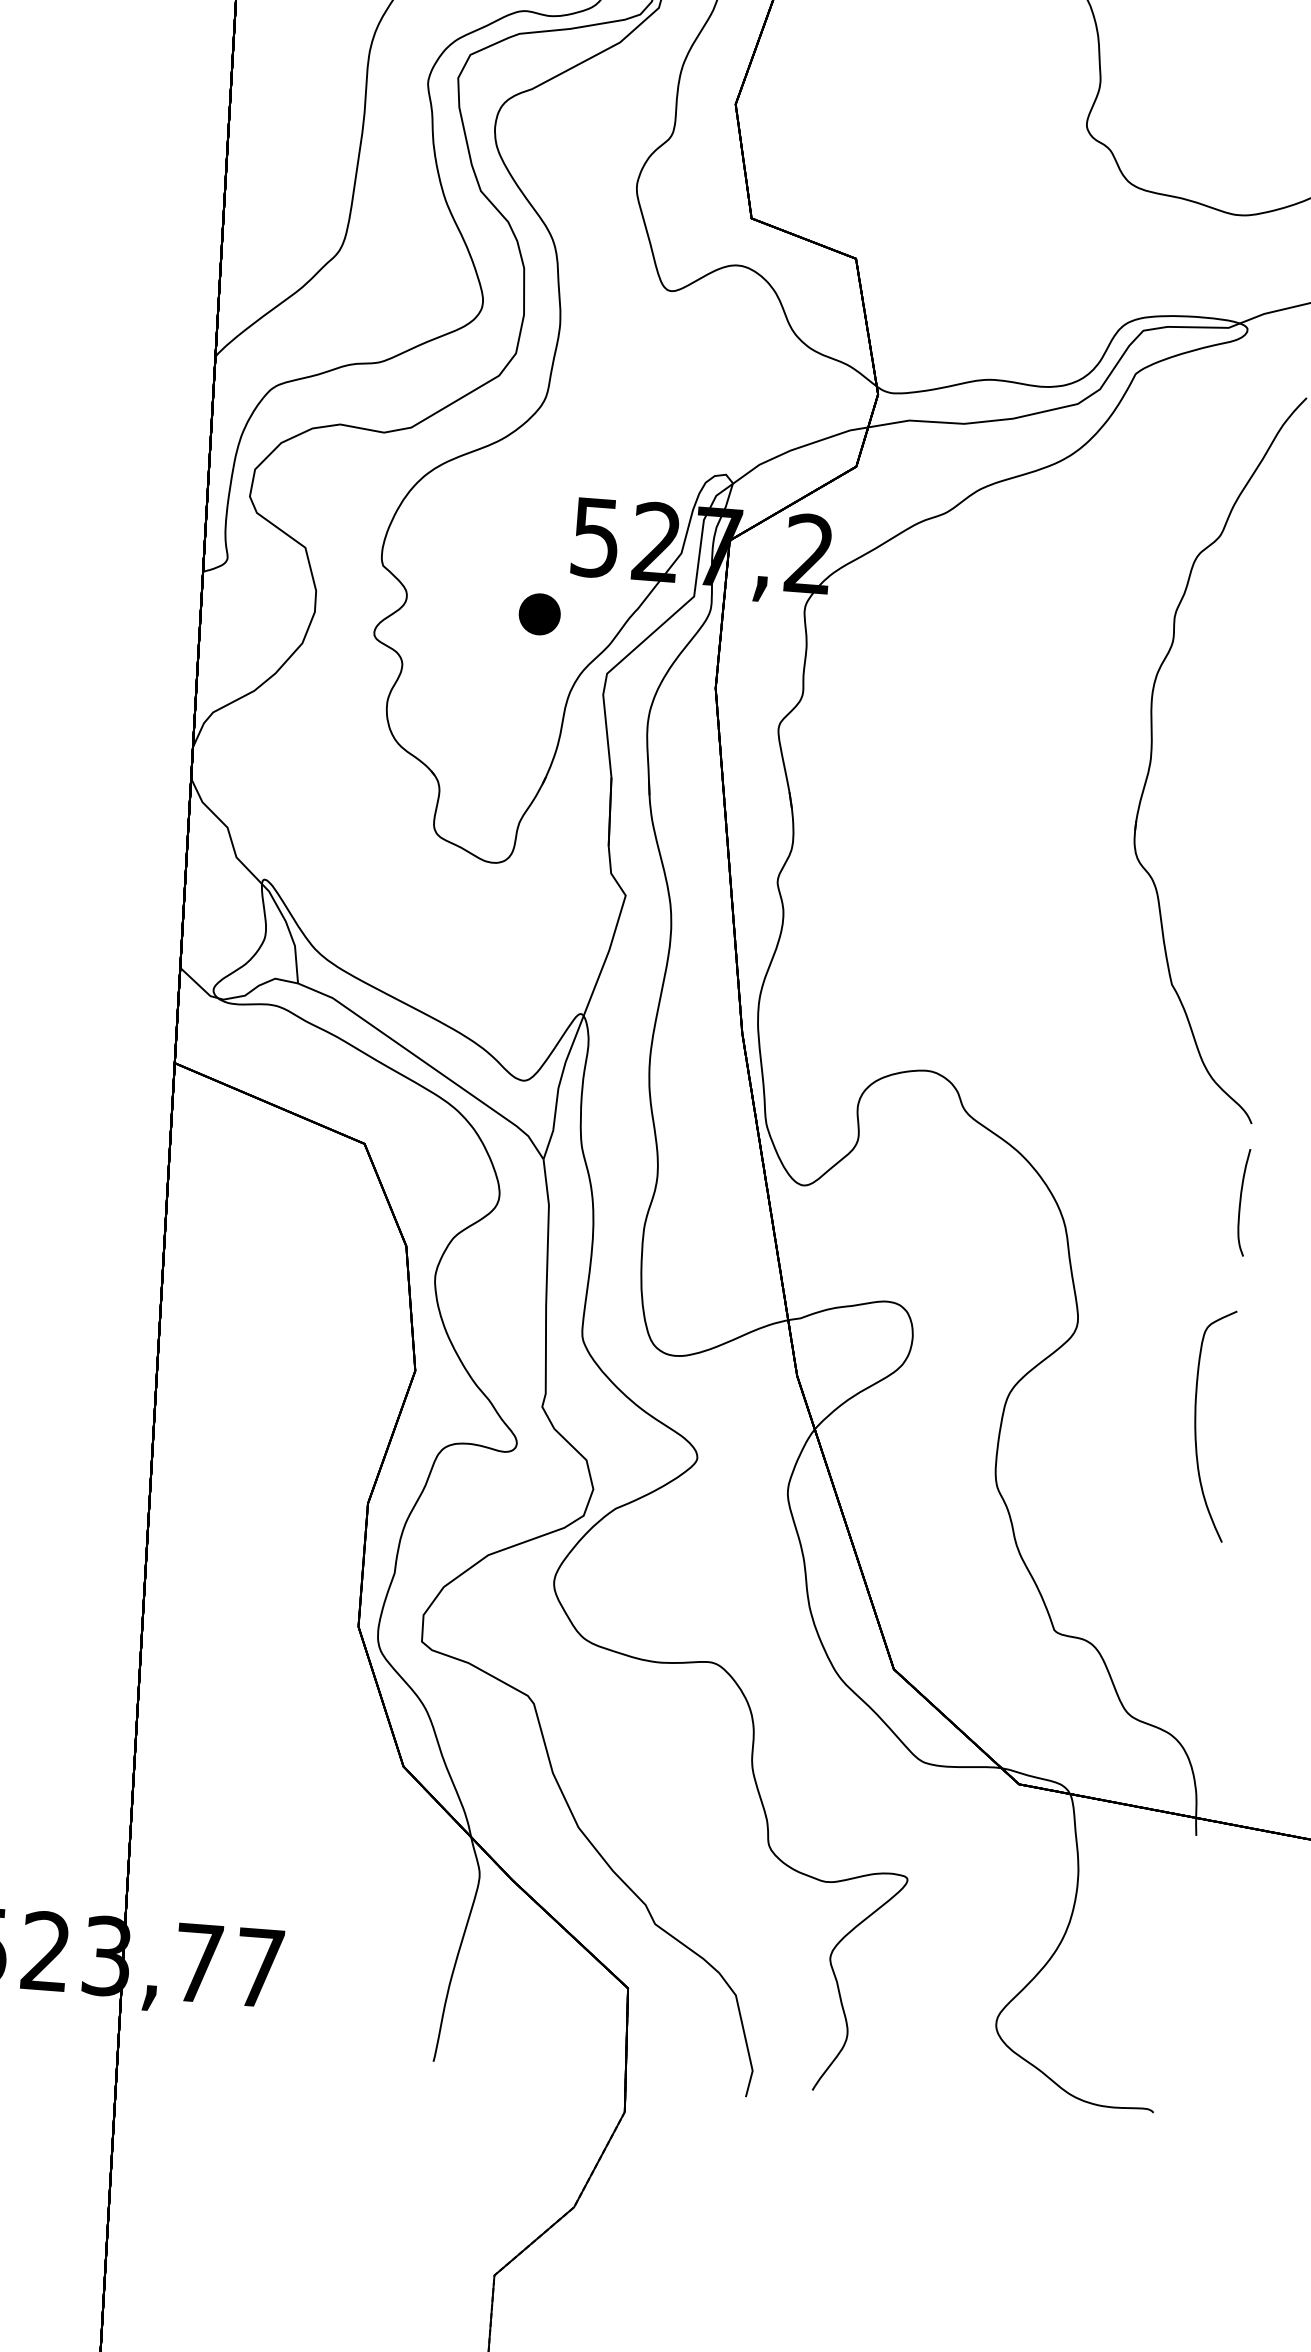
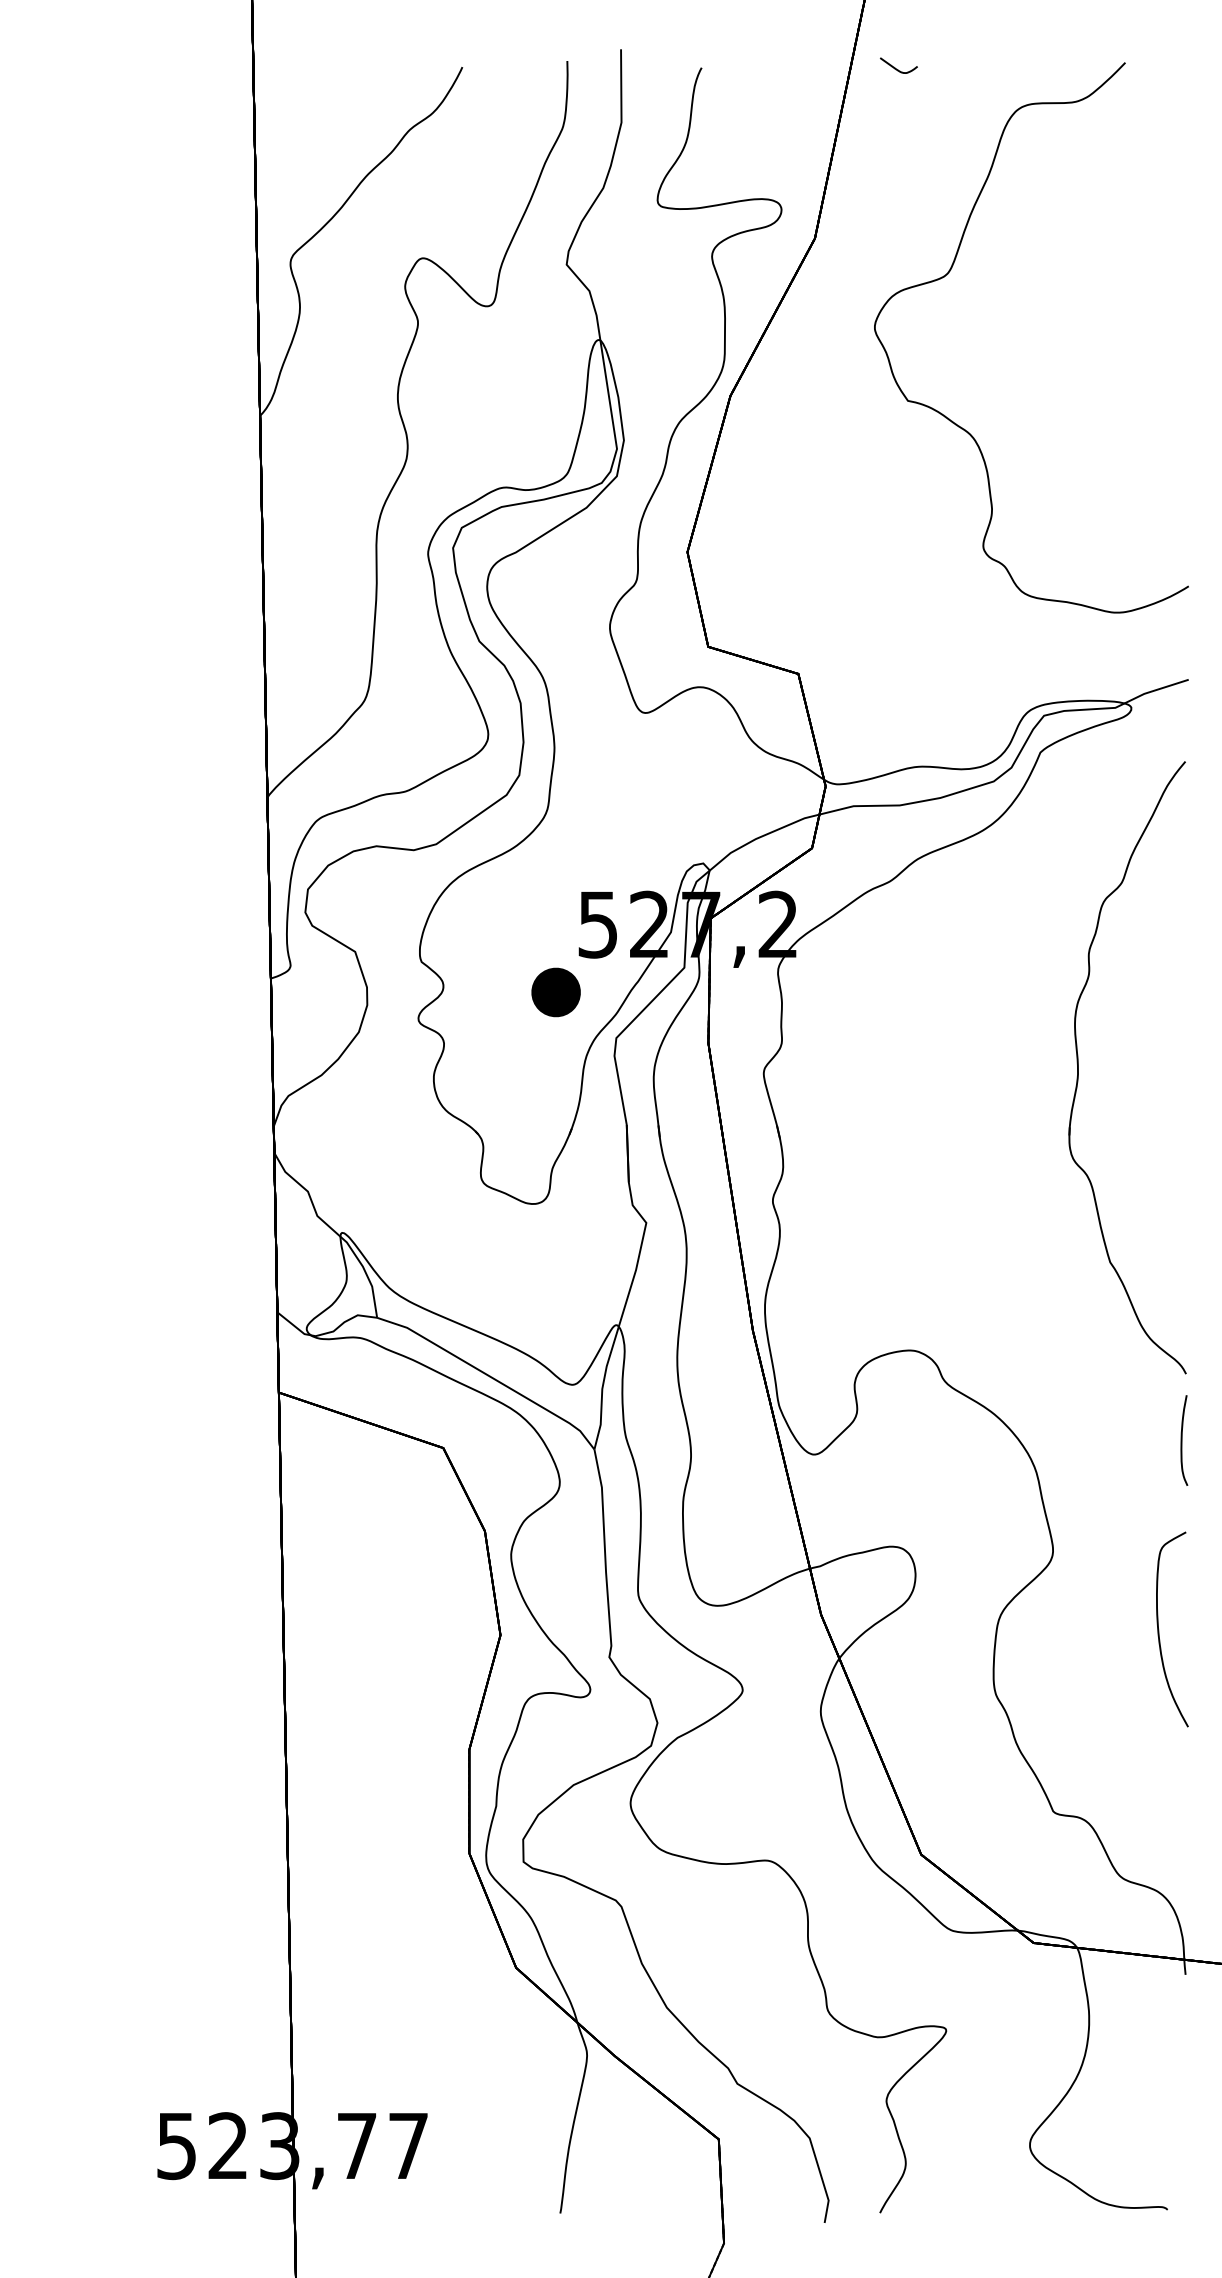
part: (539, 614) -> (555, 992), size x1.4

